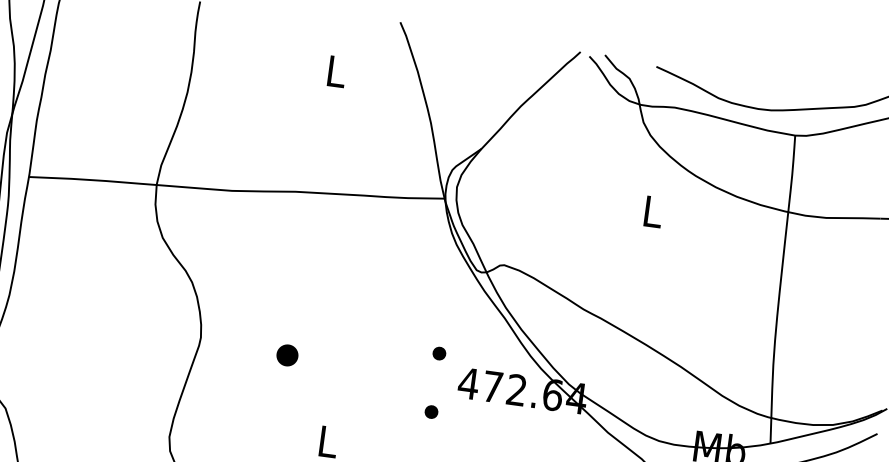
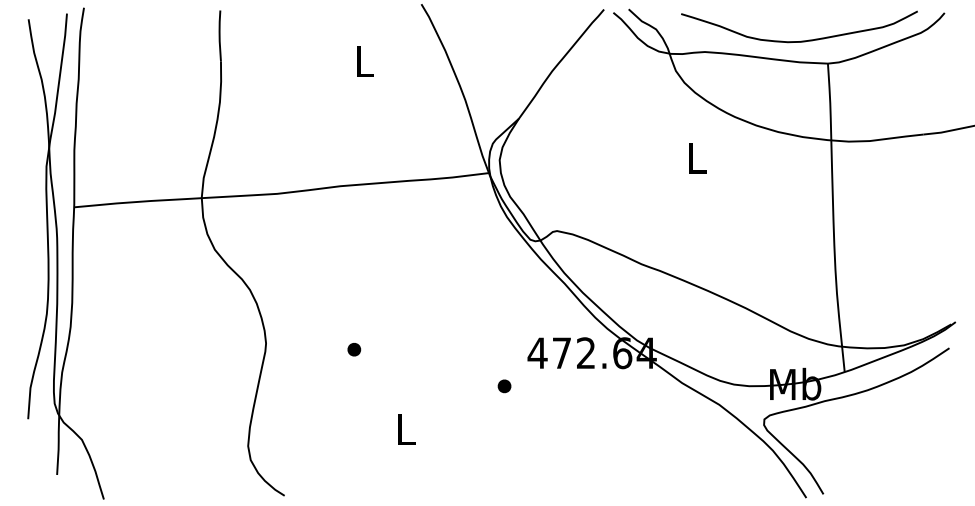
part: (439, 353) -> (504, 327), removed
part: (287, 355) -> (354, 349), size x0.62

